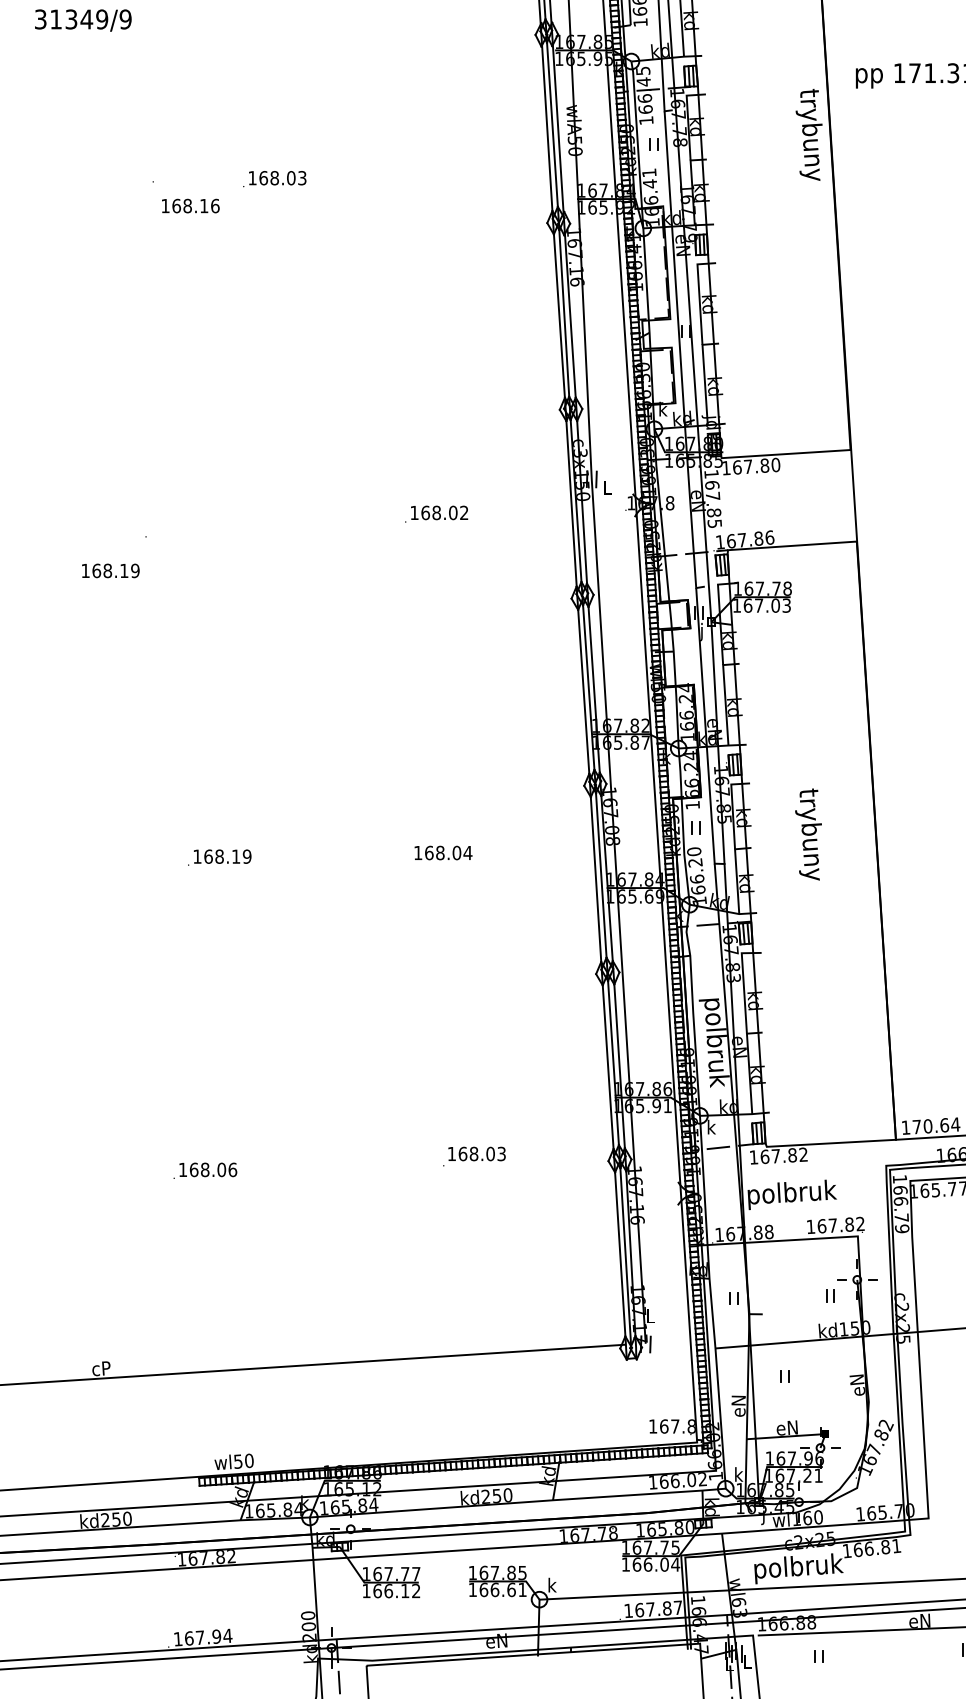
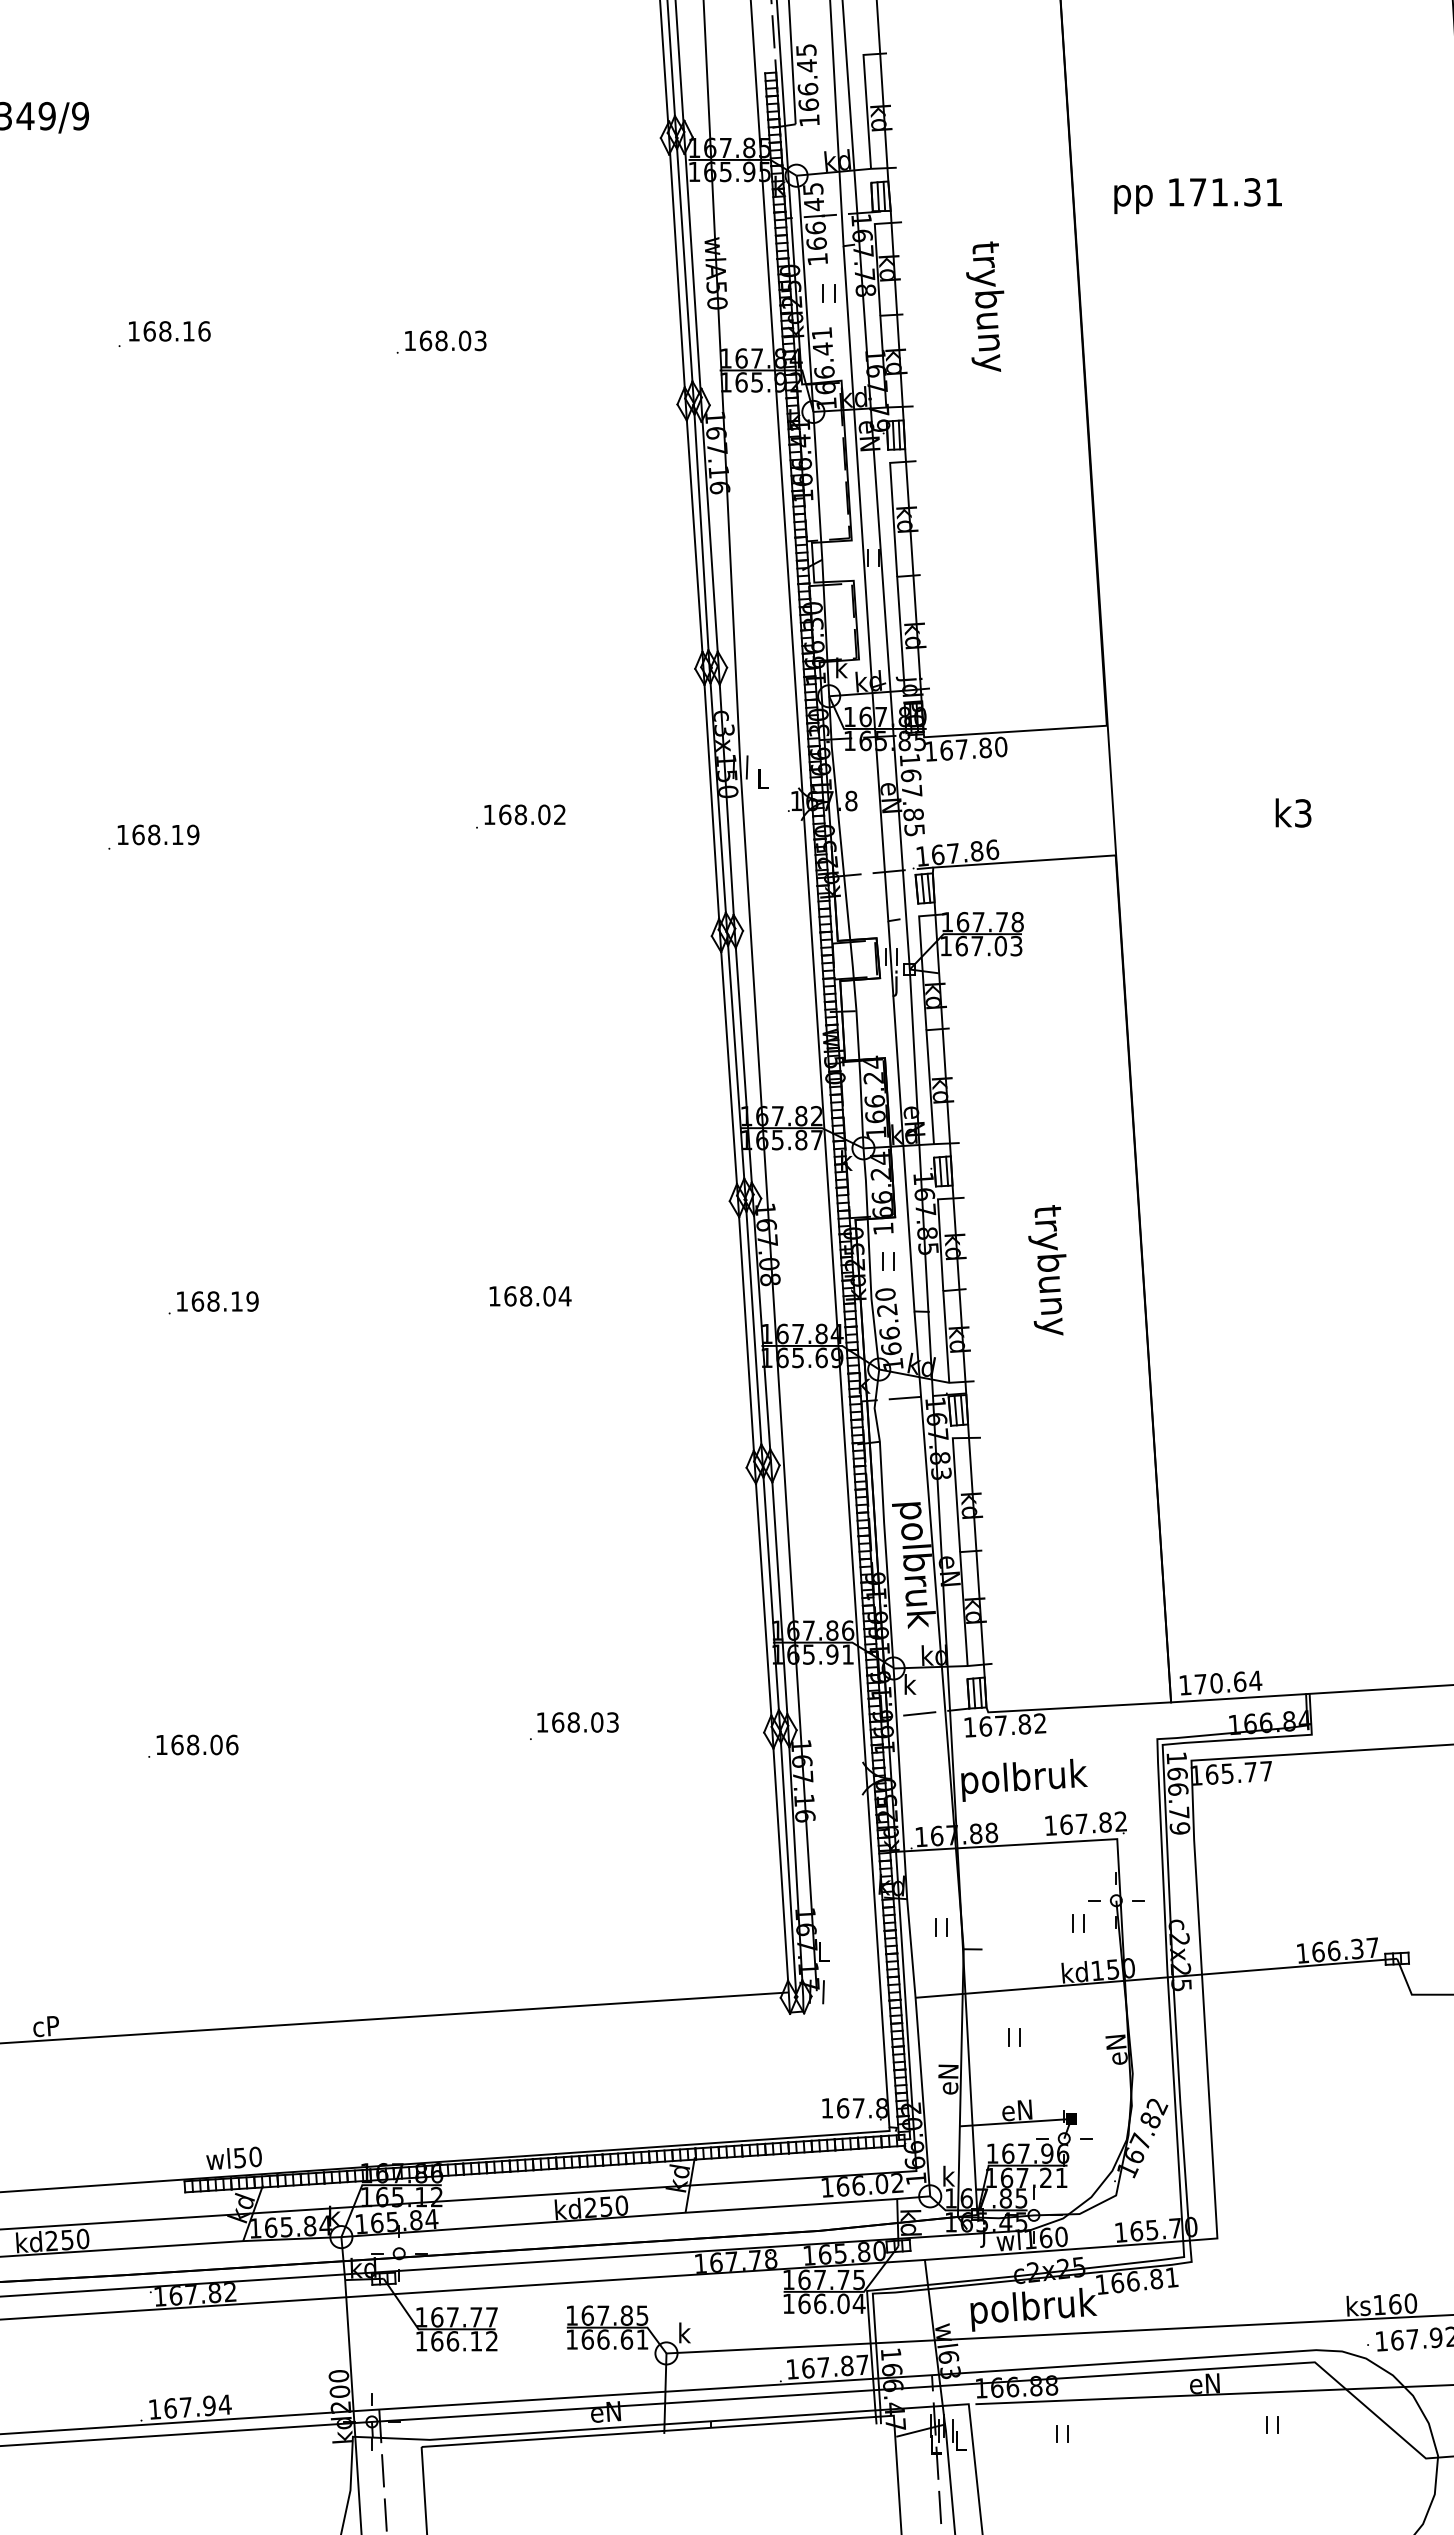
text: (809, 134) -> (985, 306), moved
text: (274, 178) -> (441, 341), moved
text: (190, 206) -> (169, 331), moved
text: (110, 570) -> (158, 834), moved

